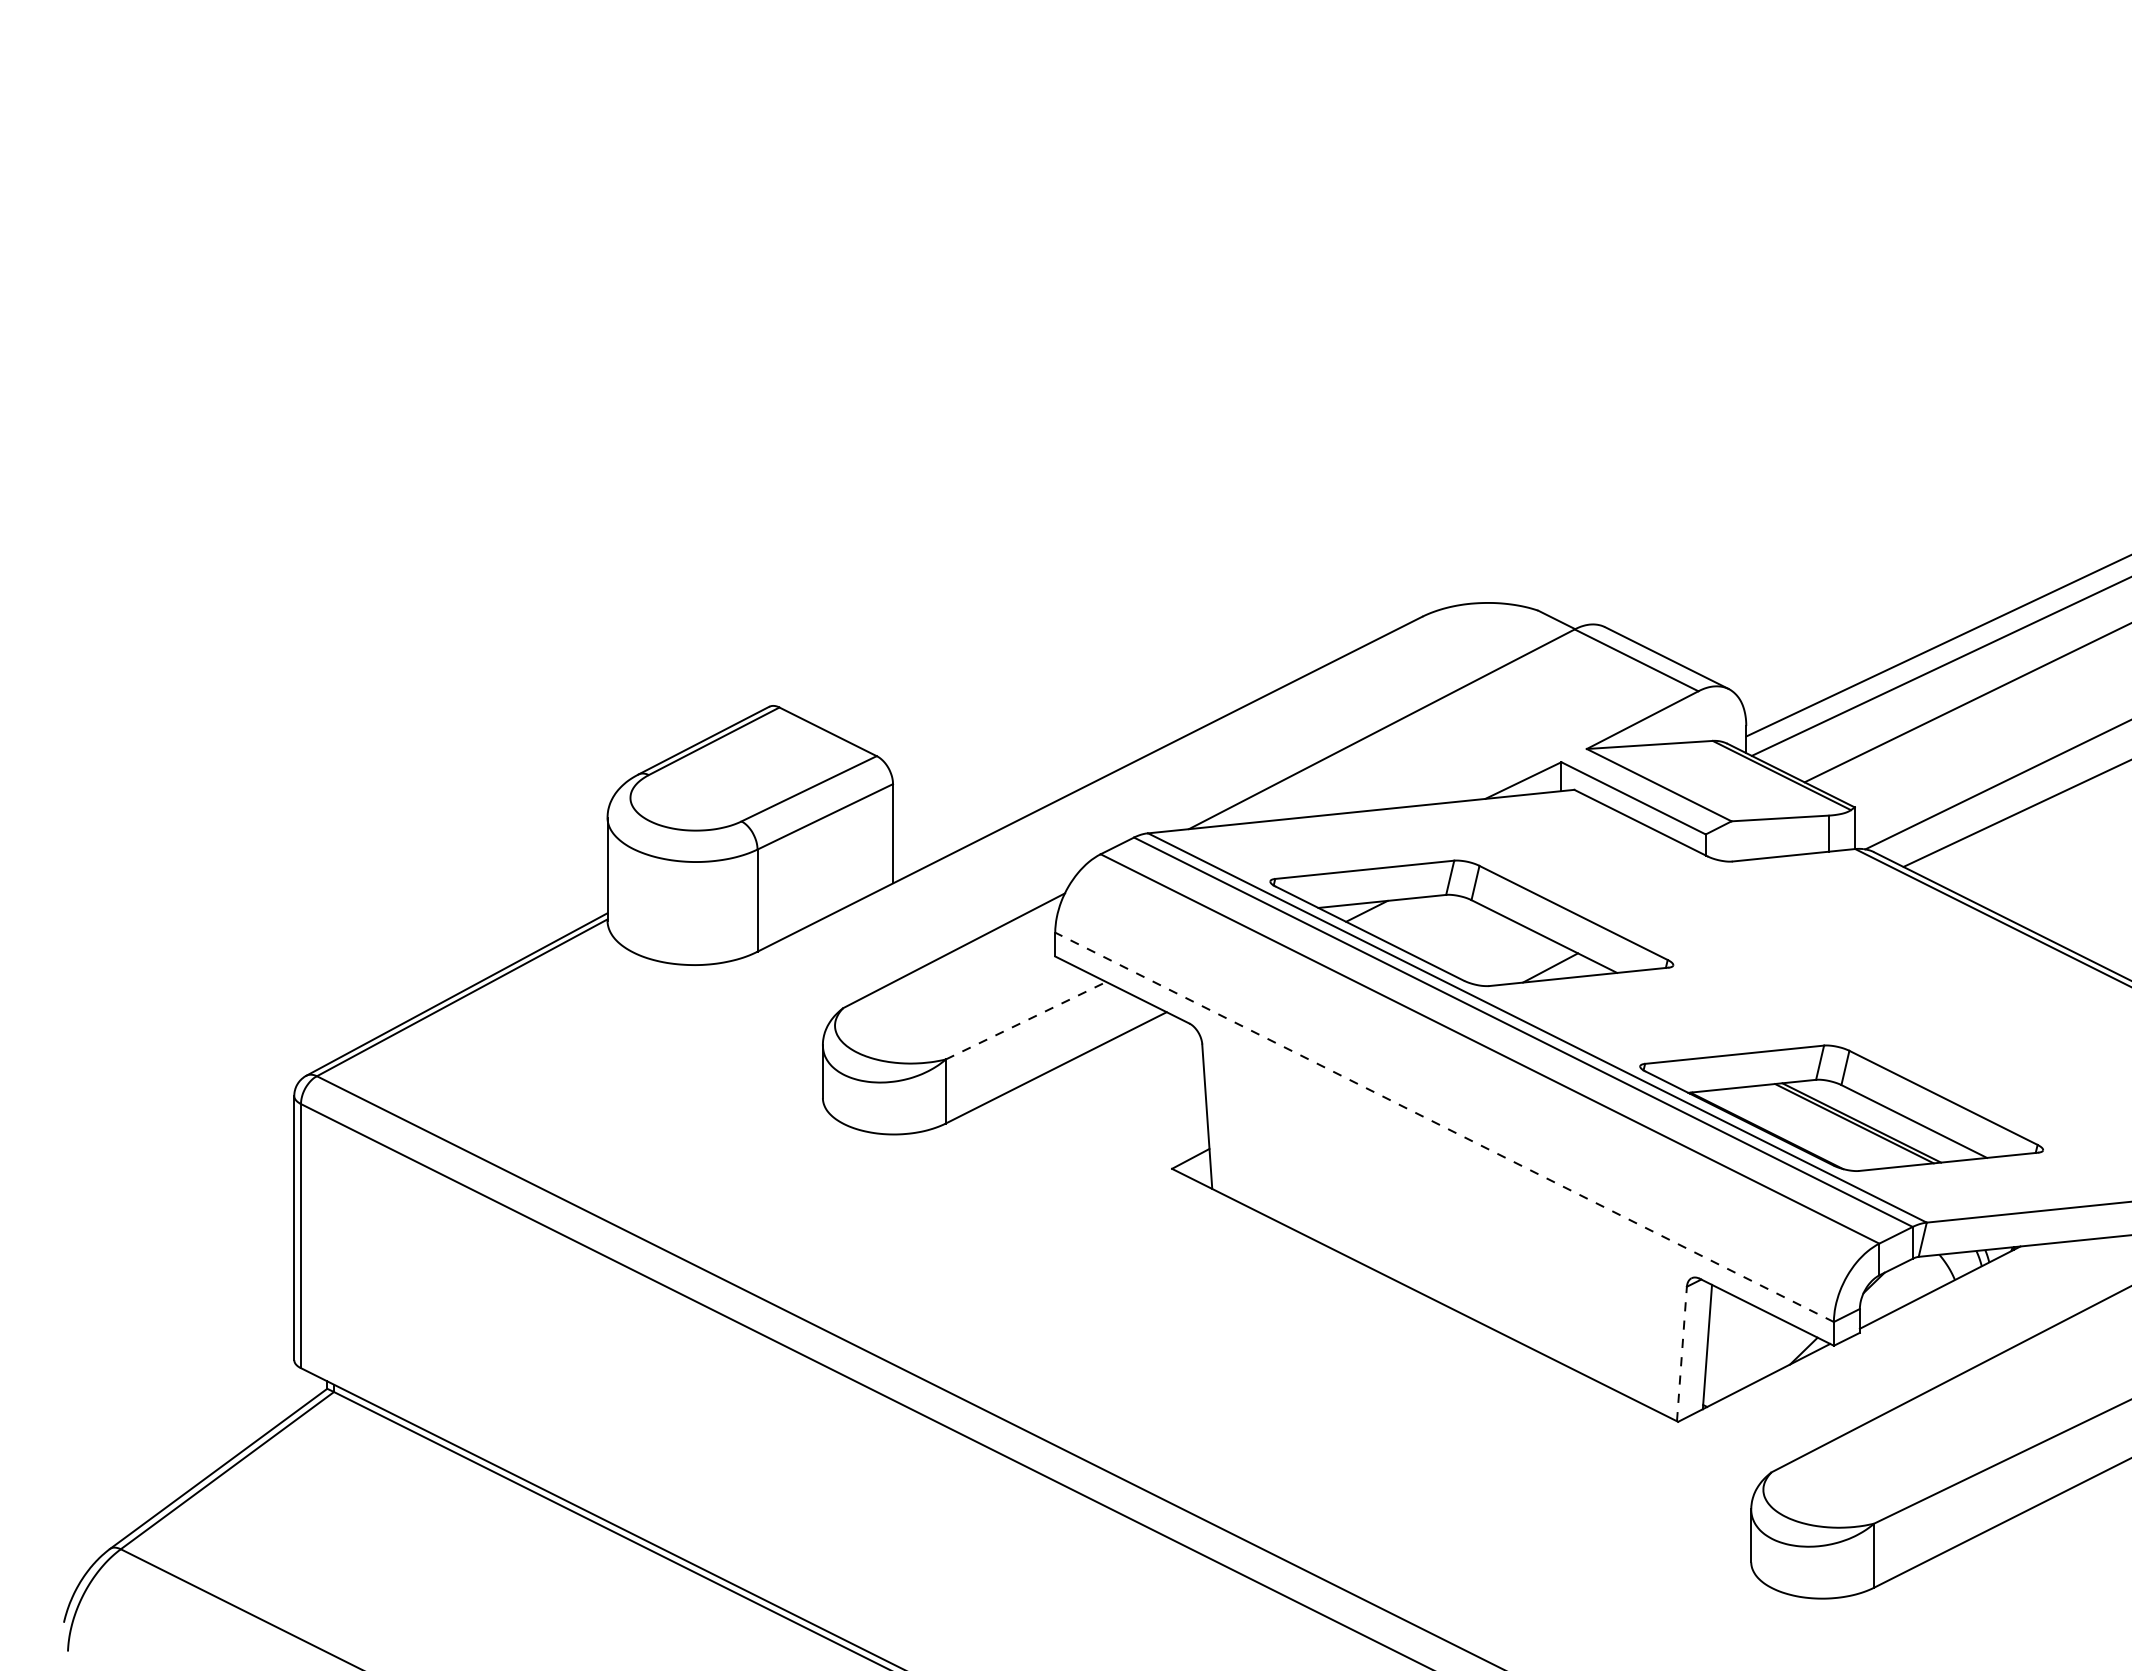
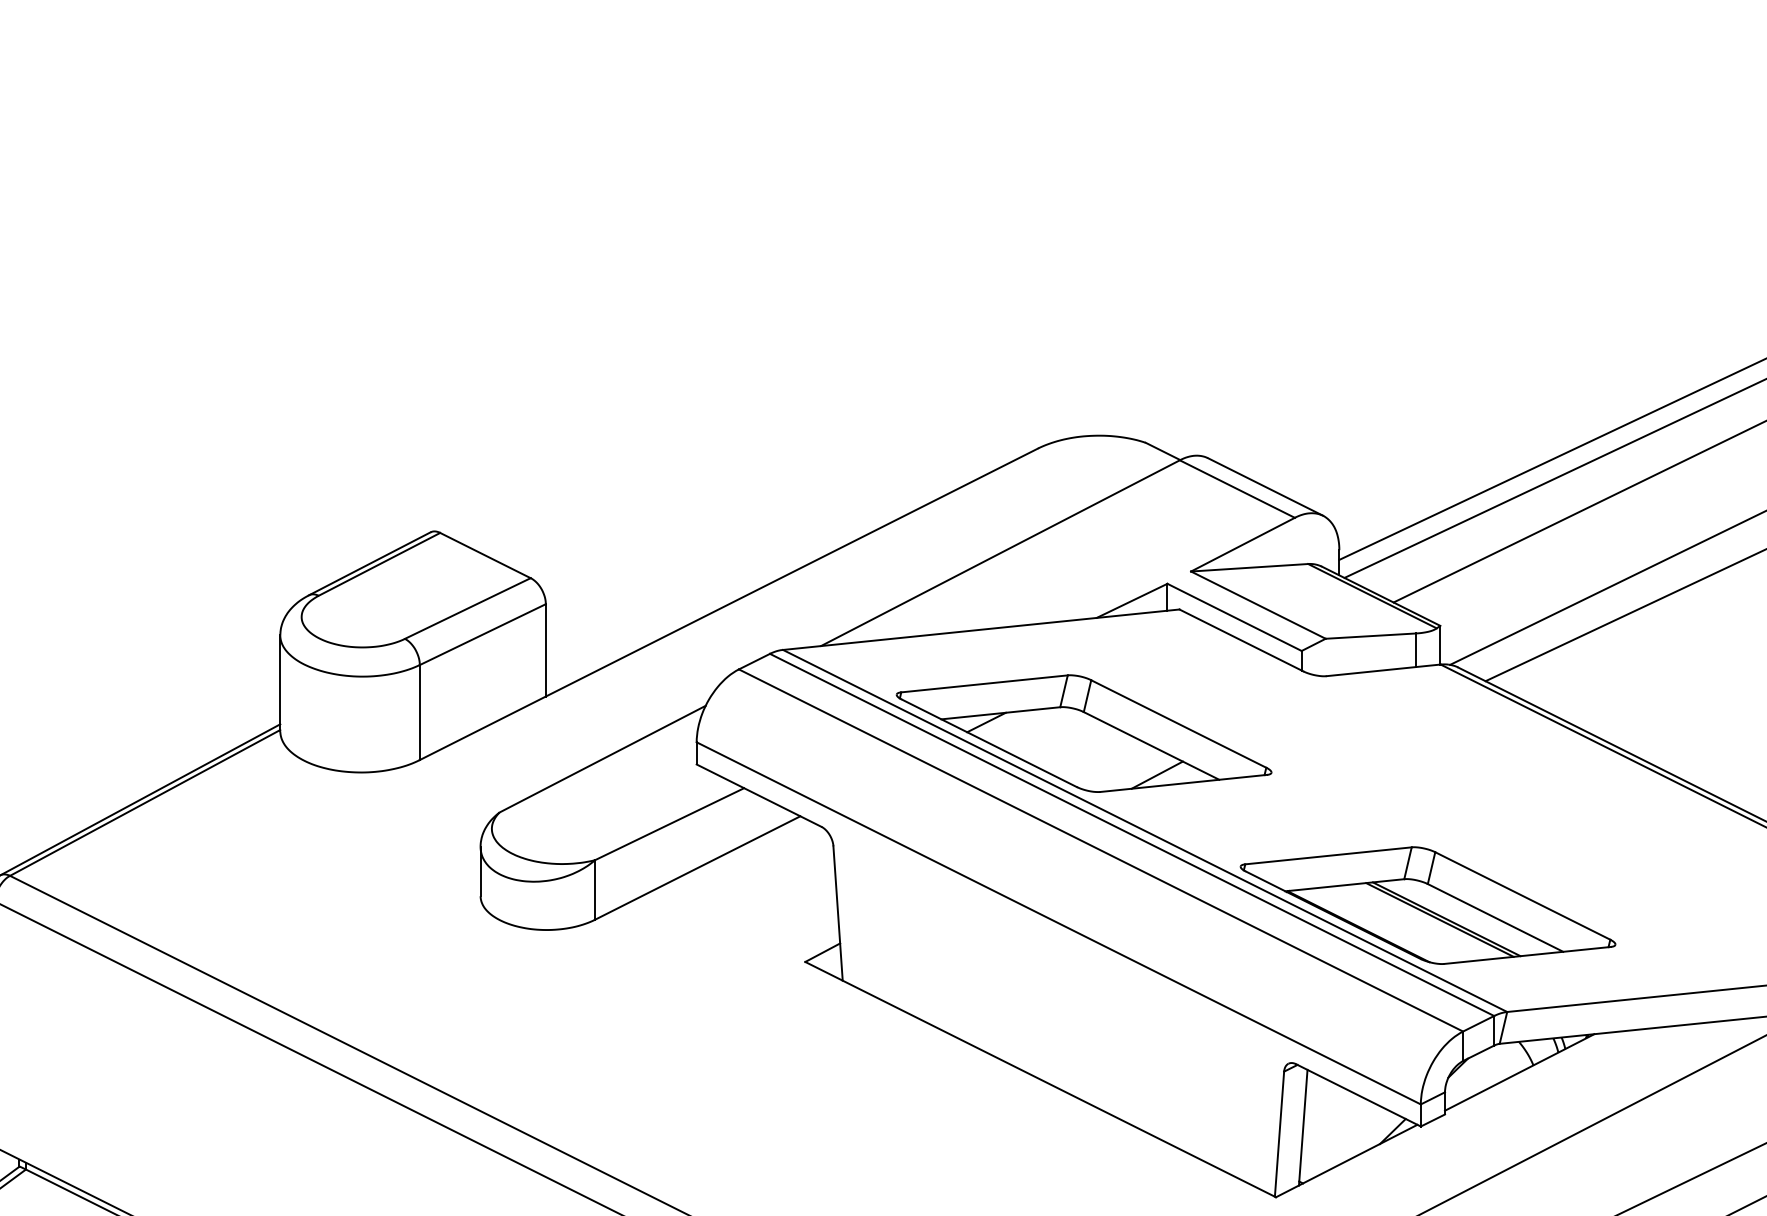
line: (1026, 1020) -> (669, 824), dashed -> solid
line: (1444, 1127) -> (1058, 923), dashed -> solid
line: (1681, 1353) -> (1279, 1133), dashed -> solid

